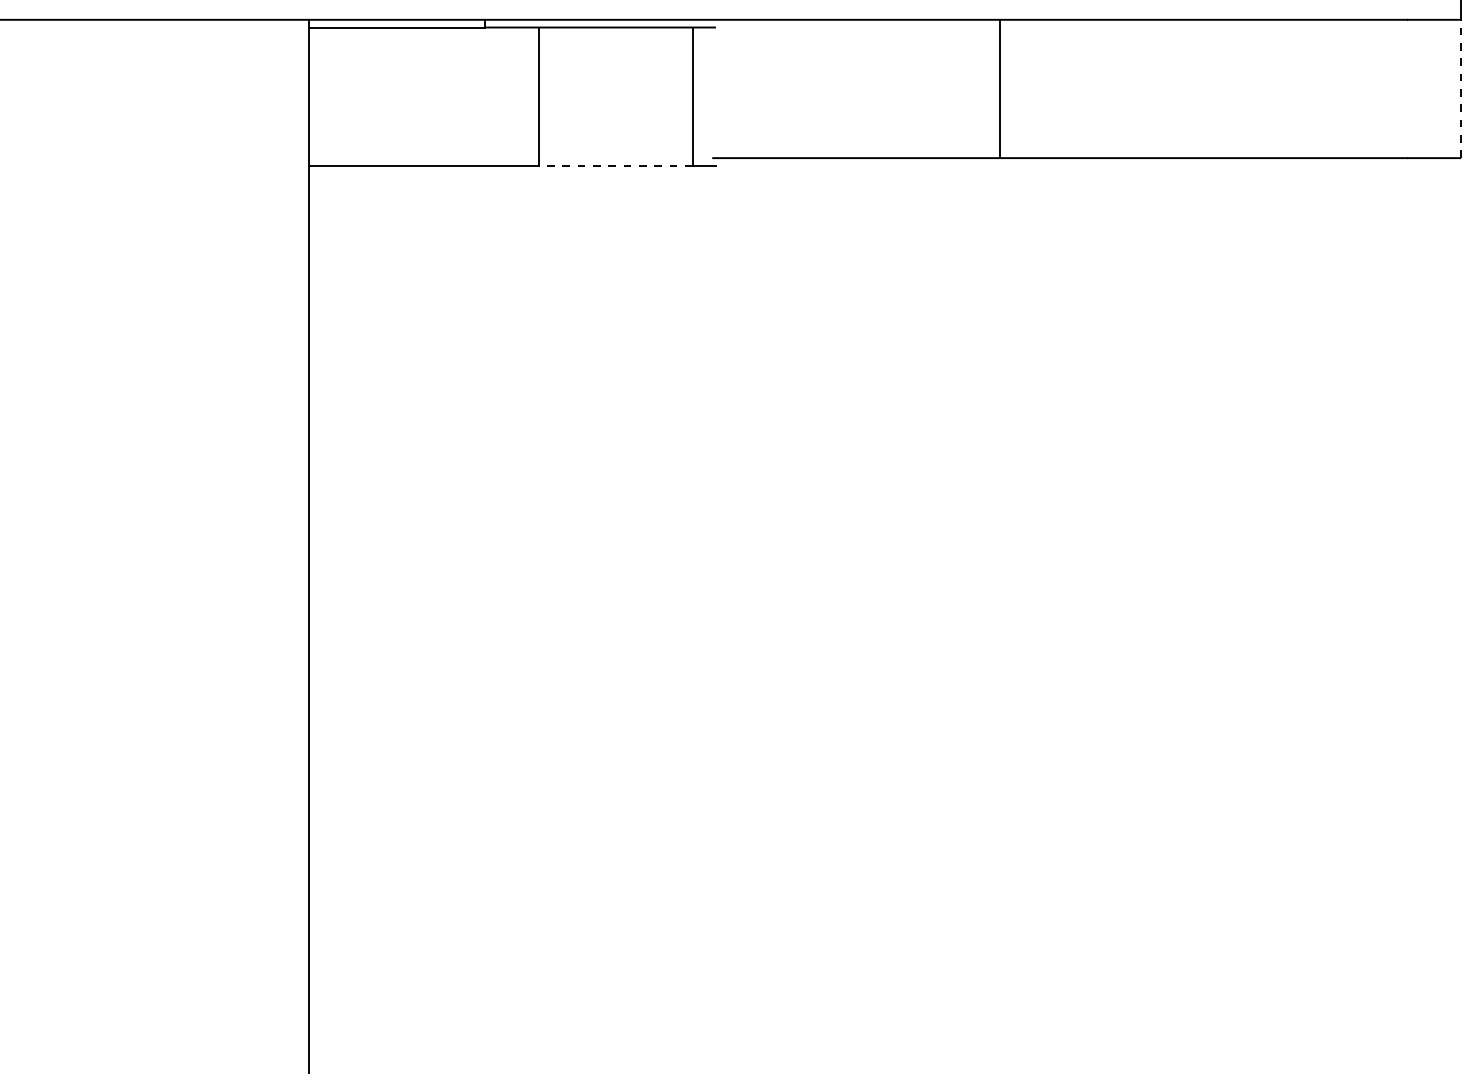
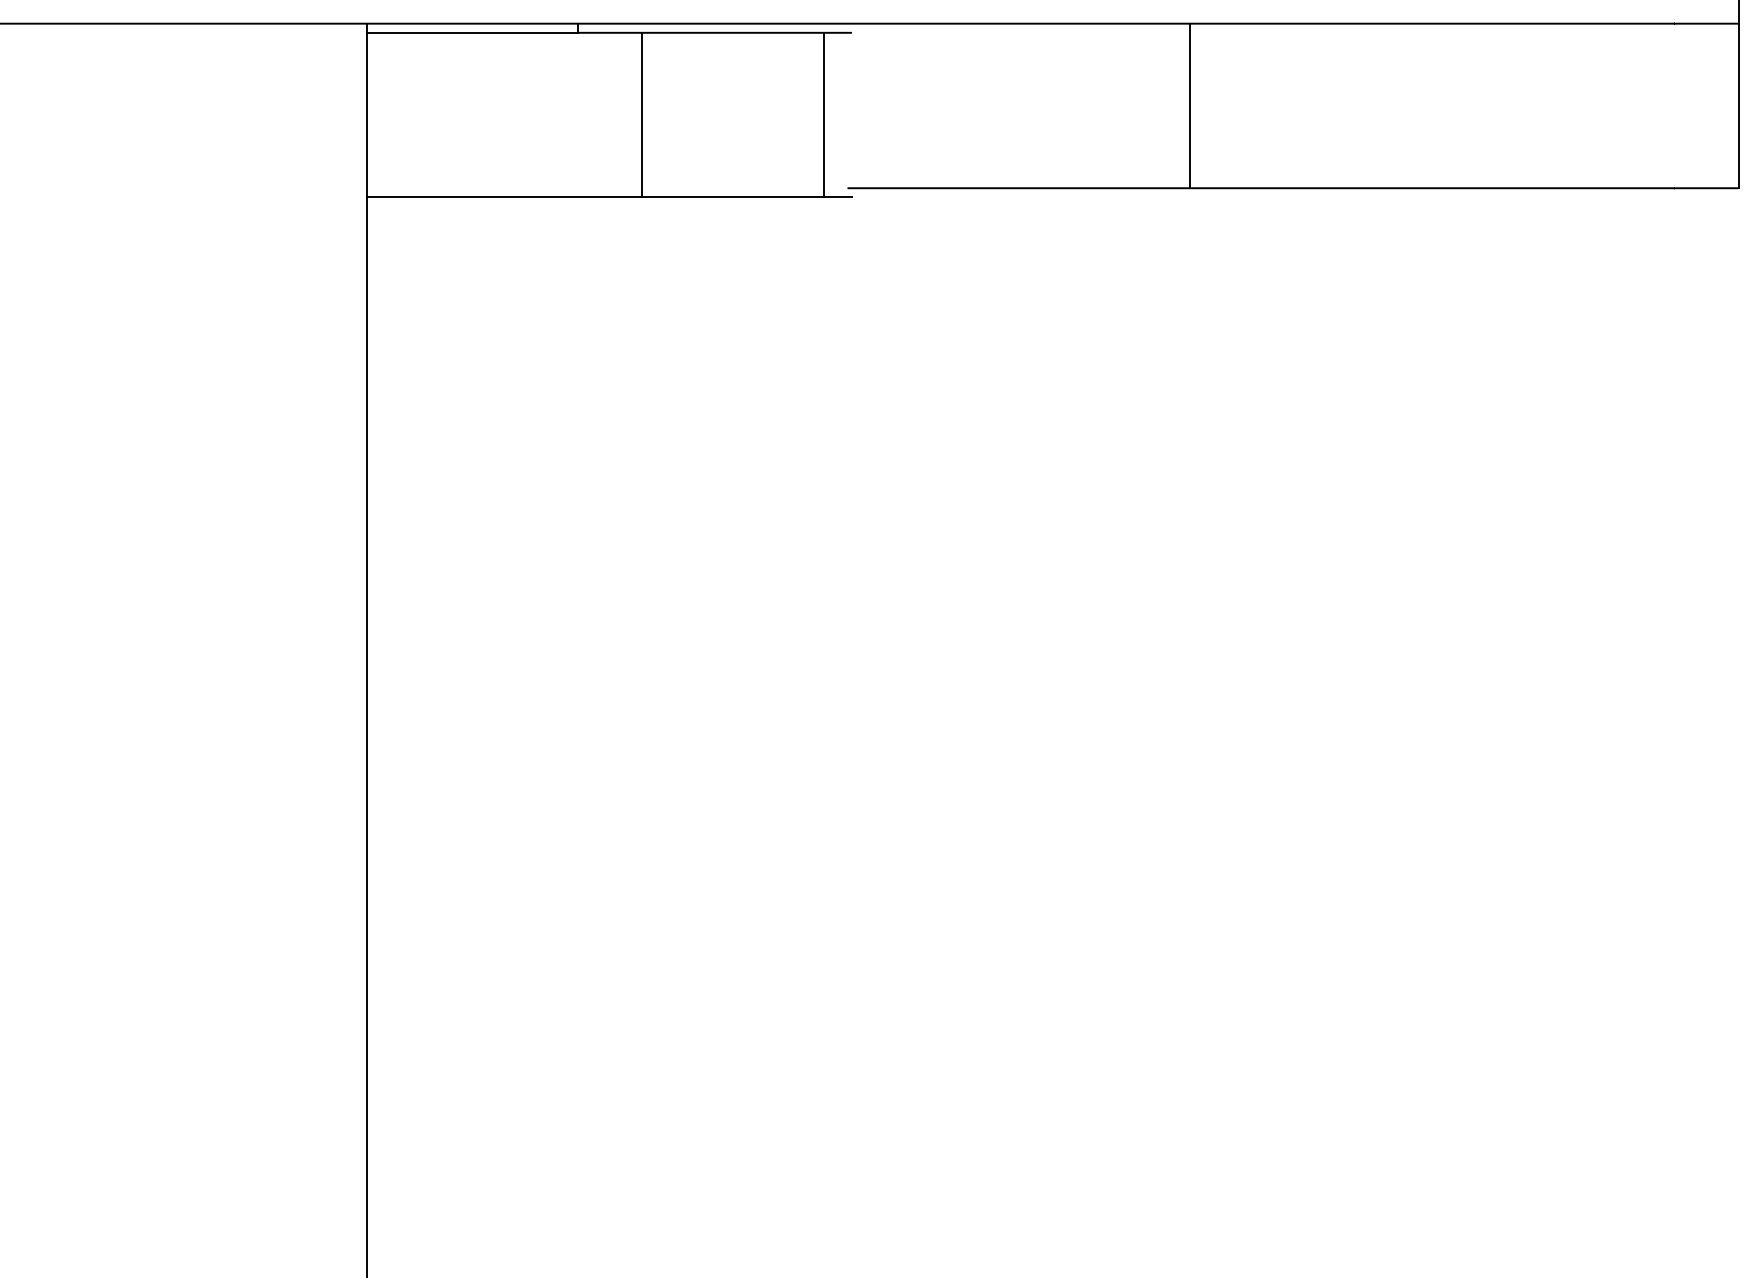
line: (1461, 88) -> (1738, 105), dashed -> solid
line: (615, 165) -> (732, 197), dashed -> solid

